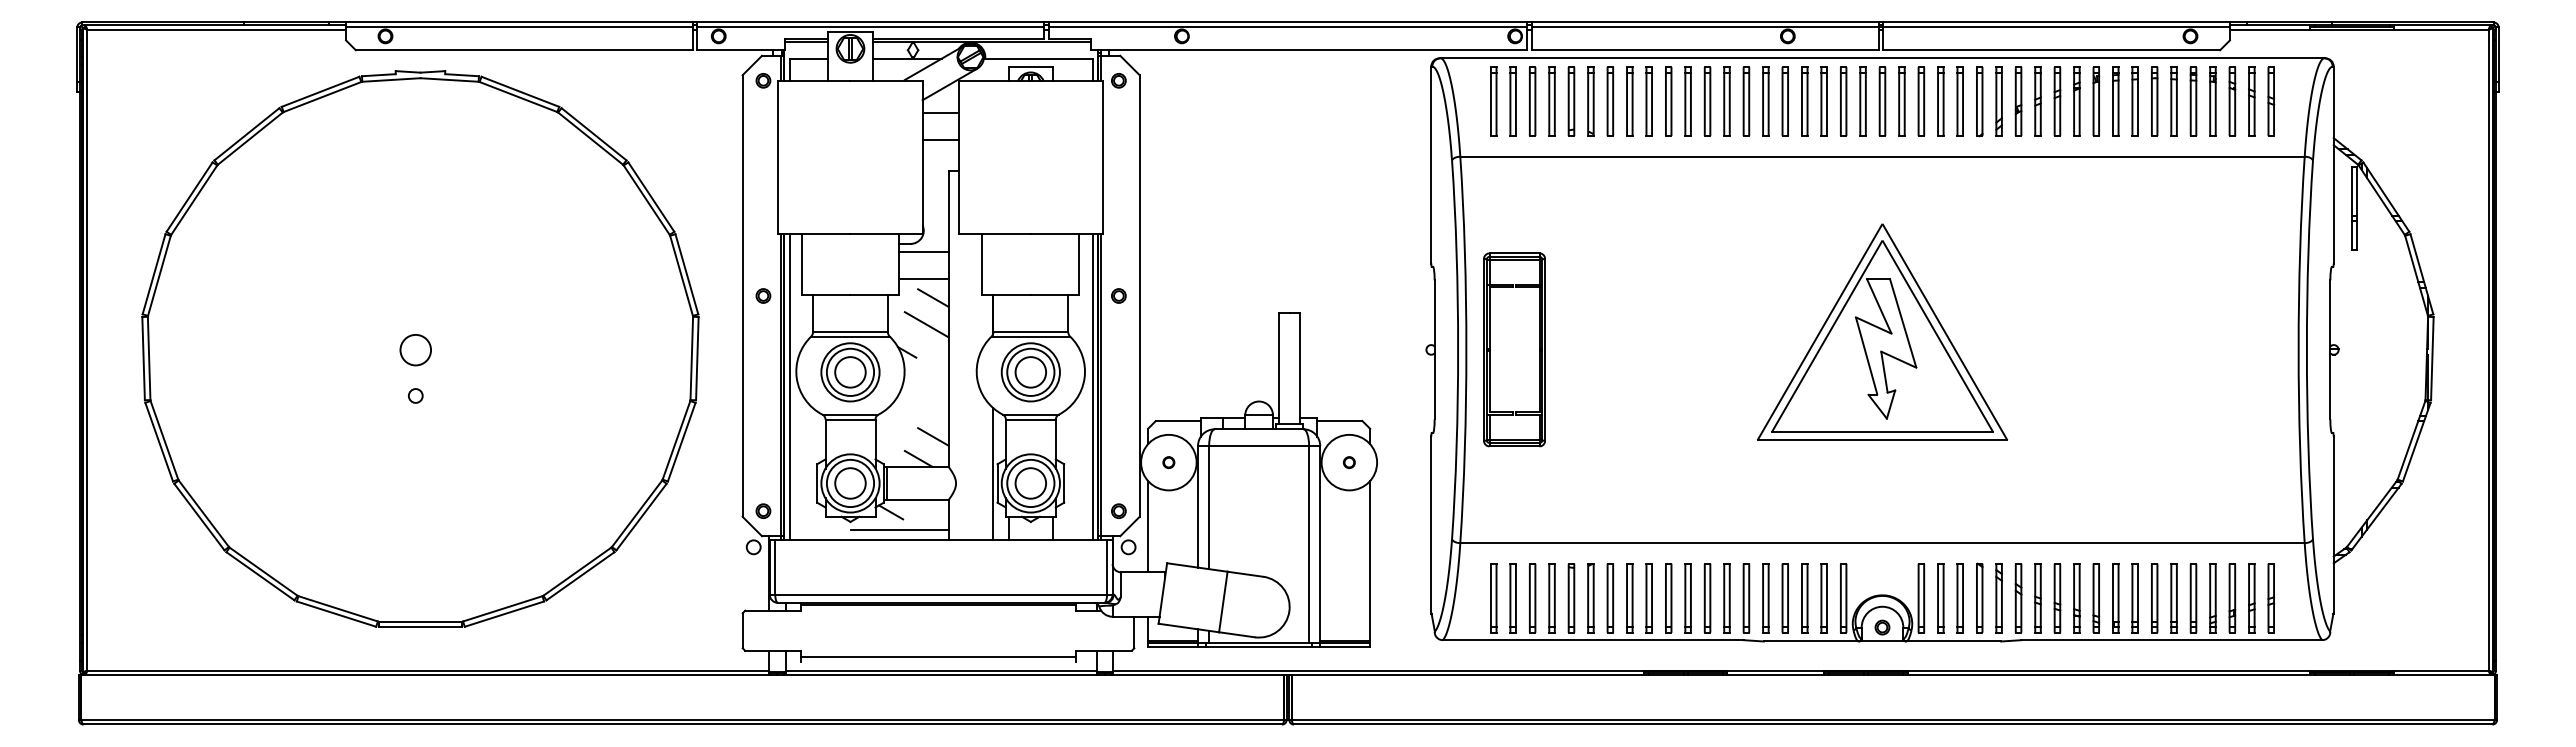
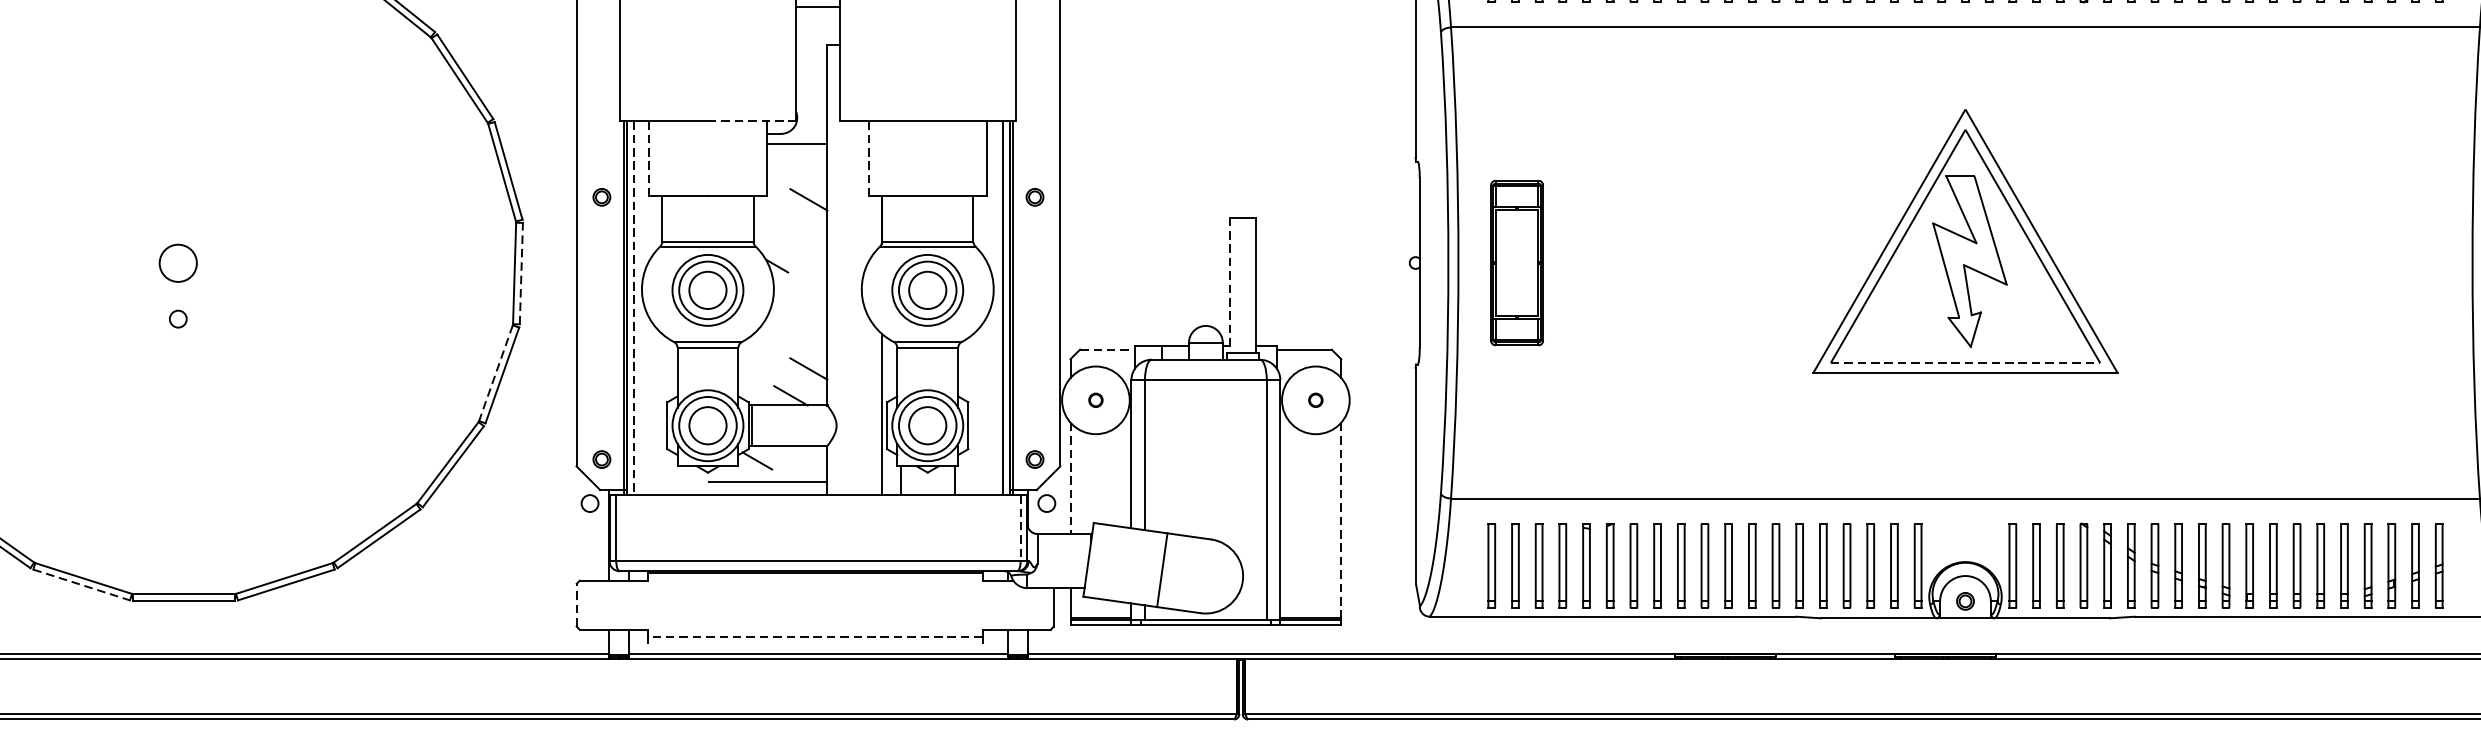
line: (887, 233) -> (753, 121), solid -> dashed
line: (801, 264) -> (648, 158), solid -> dashed
line: (982, 264) -> (868, 158), solid -> dashed
line: (923, 278) -> (796, 176), removed
line: (926, 324) -> (800, 232), removed
part: (1514, 349) -> (1517, 262), size x0.7
line: (697, 358) -> (521, 273), solid -> dashed
line: (1279, 368) -> (1230, 285), solid -> dashed
line: (789, 387) -> (633, 308), solid -> dashed
line: (1178, 420) -> (1107, 349), solid -> dashed
line: (1882, 432) -> (1965, 363), solid -> dashed
line: (676, 440) -> (495, 373), solid -> dashed
line: (1148, 526) -> (1071, 478), solid -> dashed
line: (1370, 561) -> (1341, 520), solid -> dashed
line: (1107, 567) -> (1021, 528), solid -> dashed
line: (336, 614) -> (81, 585), solid -> dashed
line: (742, 630) -> (576, 604), solid -> dashed
line: (938, 657) -> (815, 637), solid -> dashed

